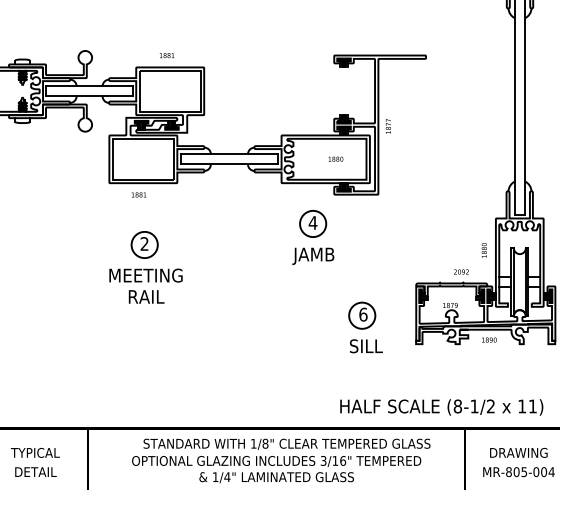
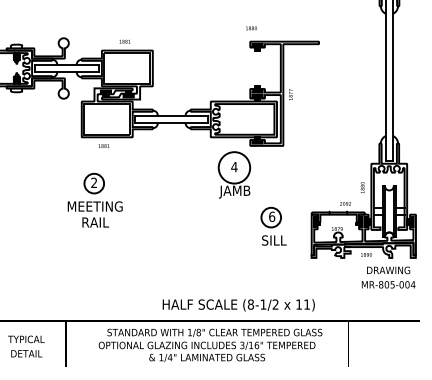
text: (335, 159) -> (251, 28), moved
circle: (313, 223) -> (234, 167), size x1.6
part: (145, 266) -> (94, 199), moved
part: (365, 326) -> (273, 225), moved
text: (441, 407) -> (238, 305), moved
text: (518, 462) -> (388, 277), moved

